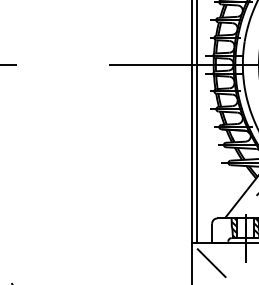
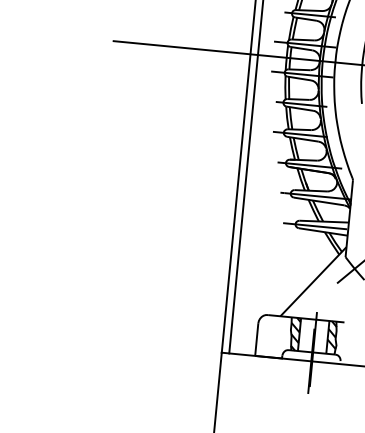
line: (211, 263) -> (251, 389), removed

